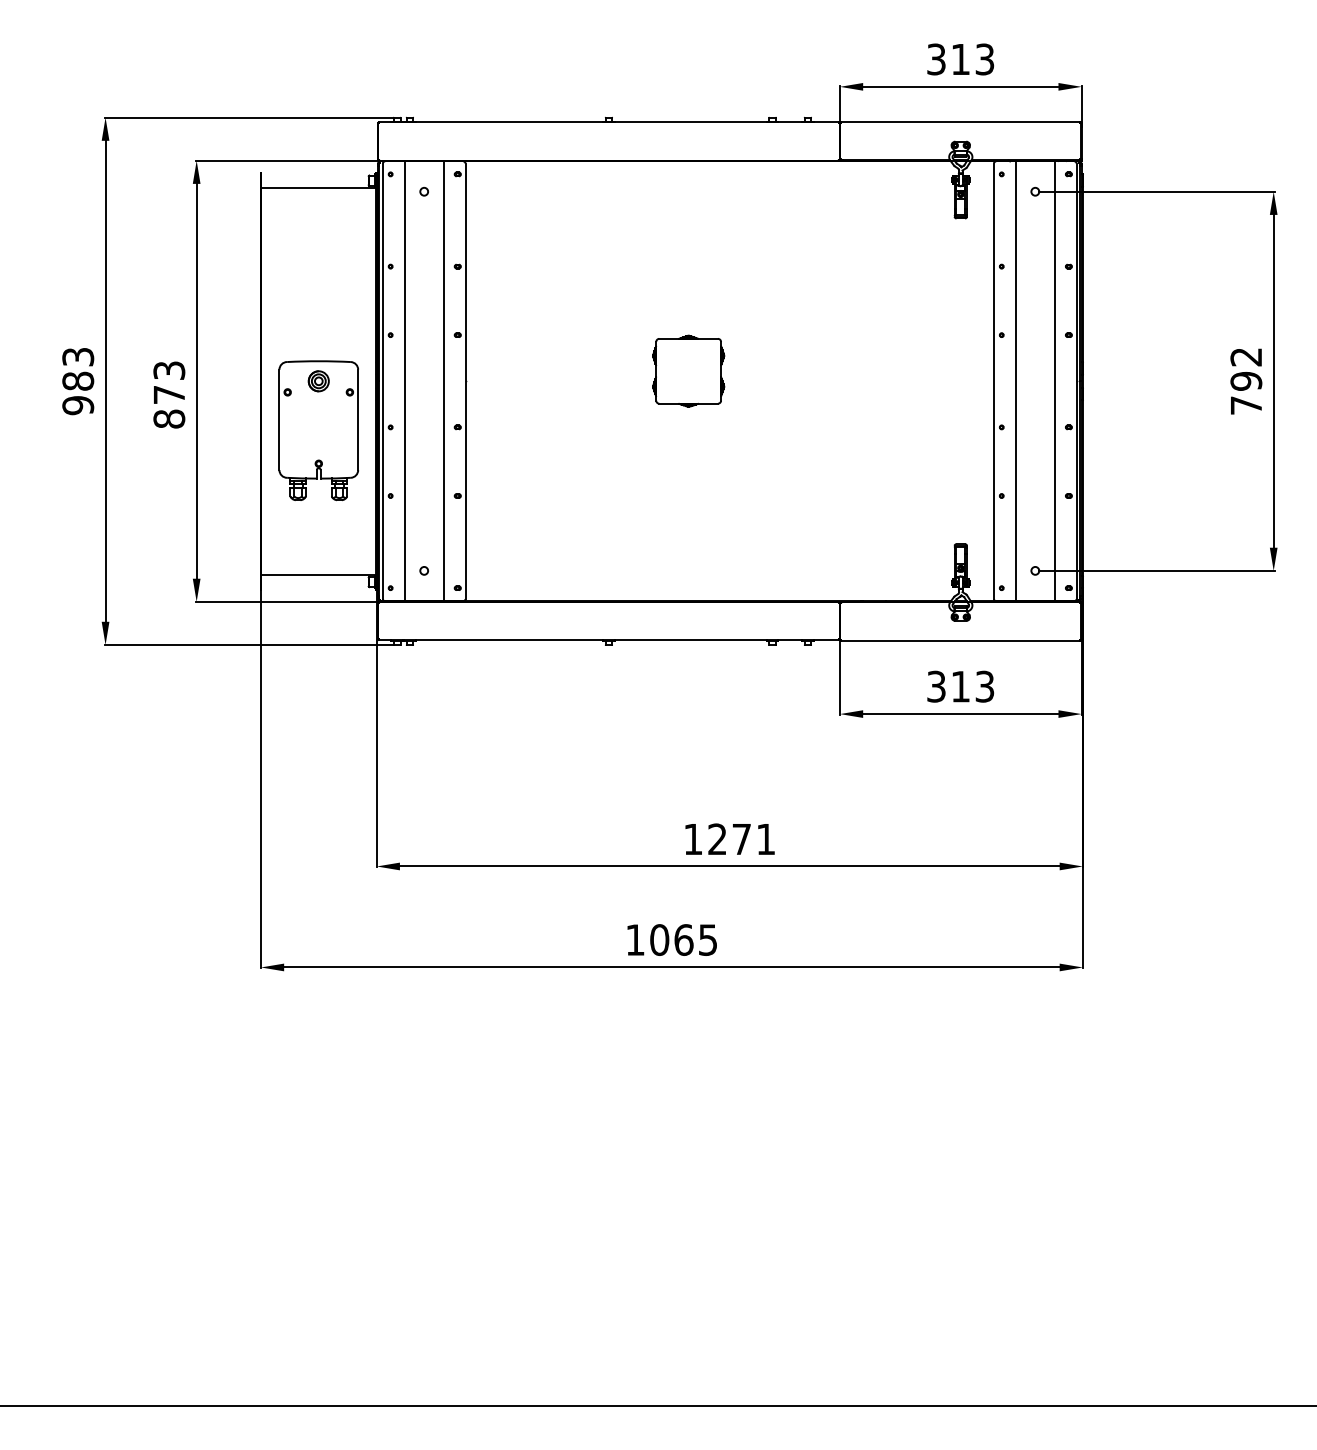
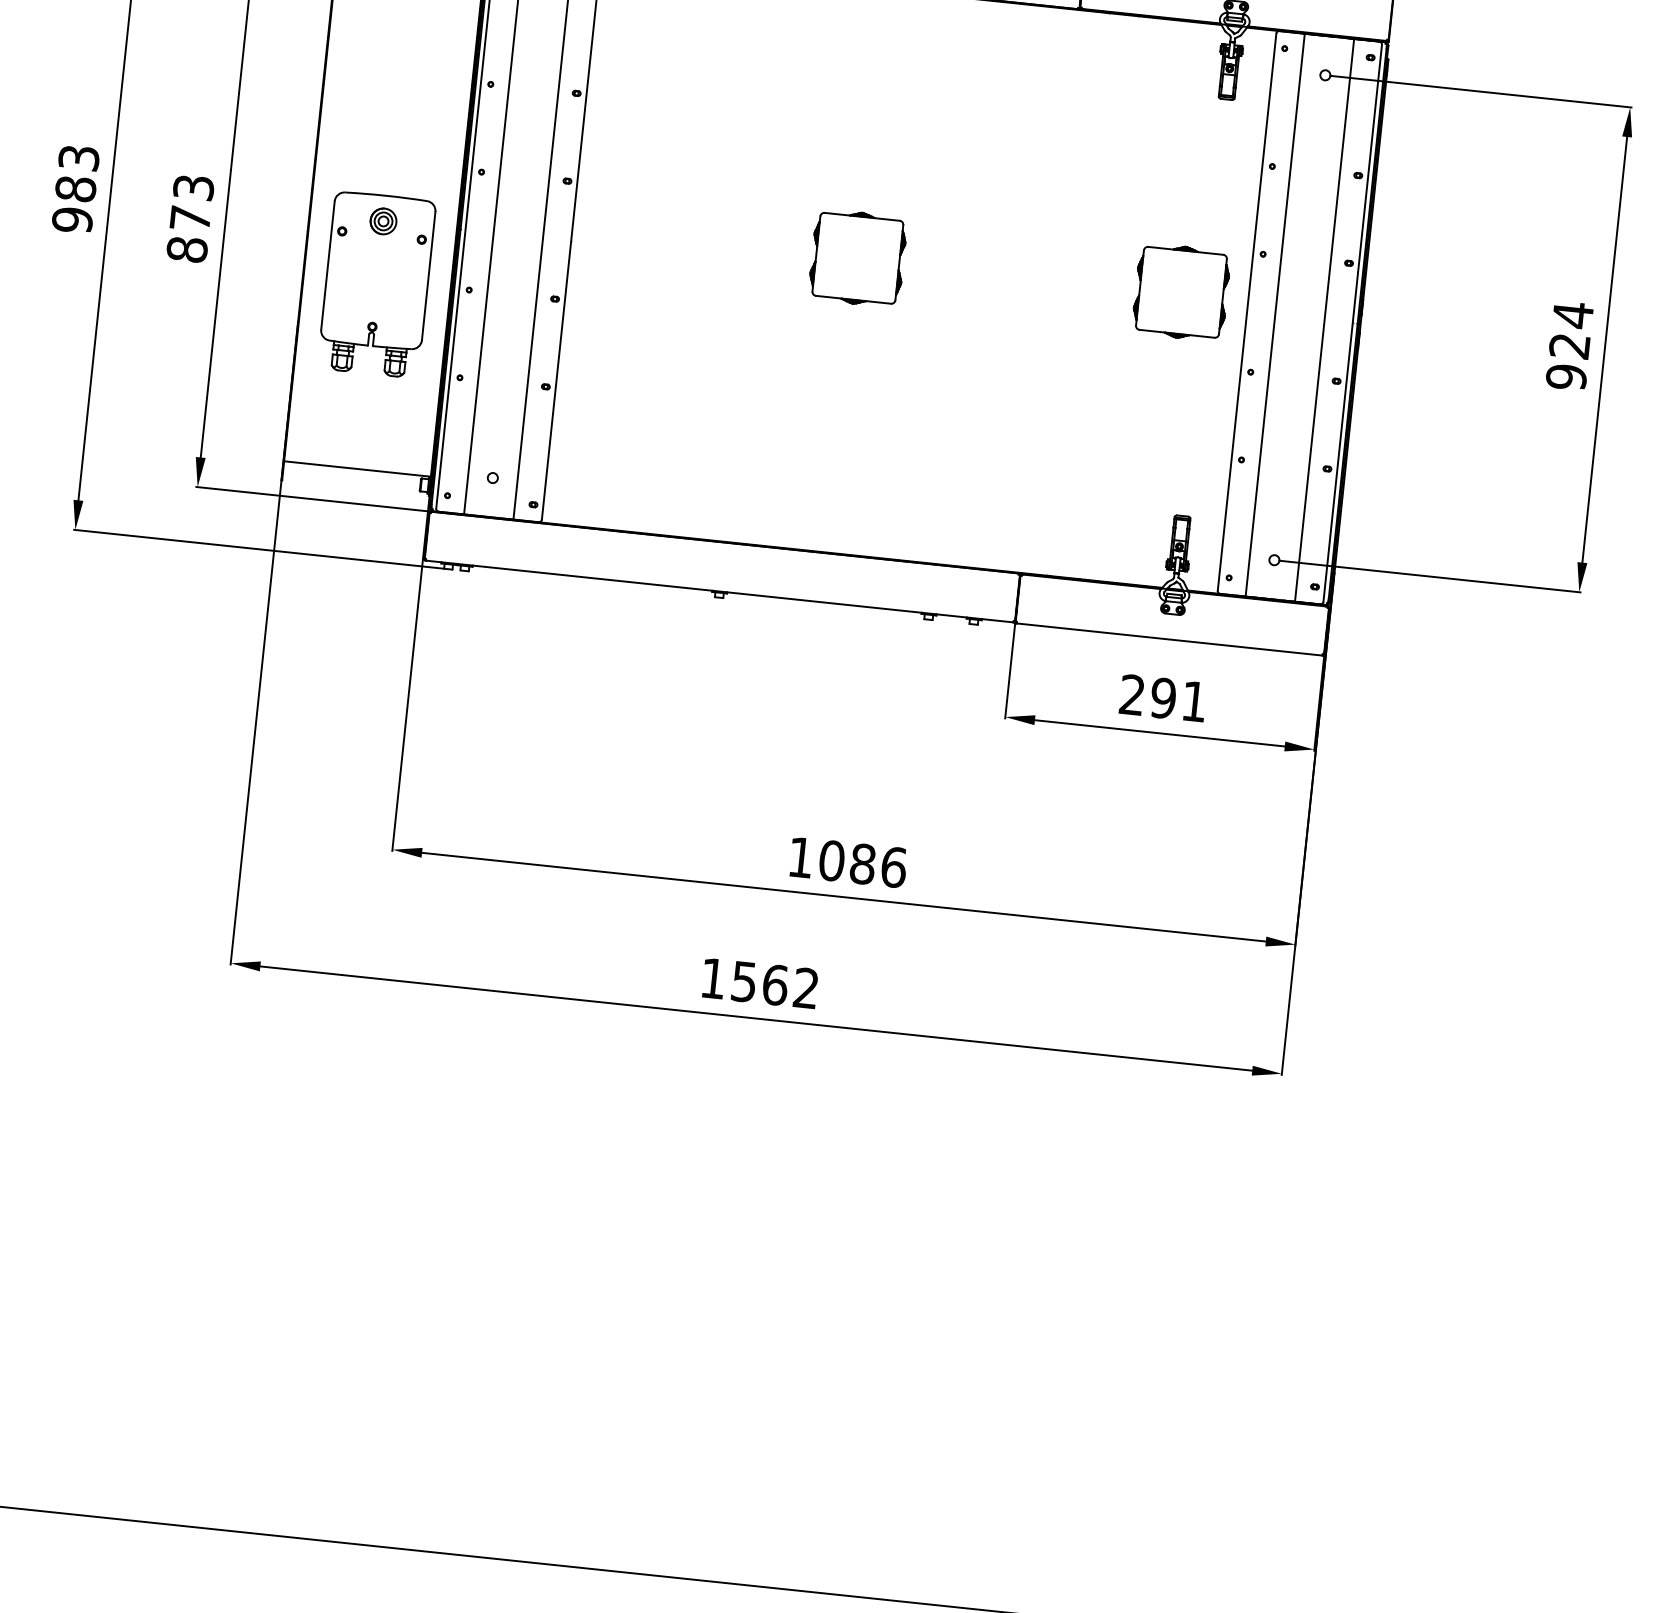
part: (941, 370) -> (1181, 291), added
text: (1246, 381) -> (1569, 346), 792 -> 924
text: (960, 686) -> (1163, 698), 313 -> 291
text: (741, 839) -> (862, 864), 1271 -> 1086
text: (683, 939) -> (774, 984), 1065 -> 1562

